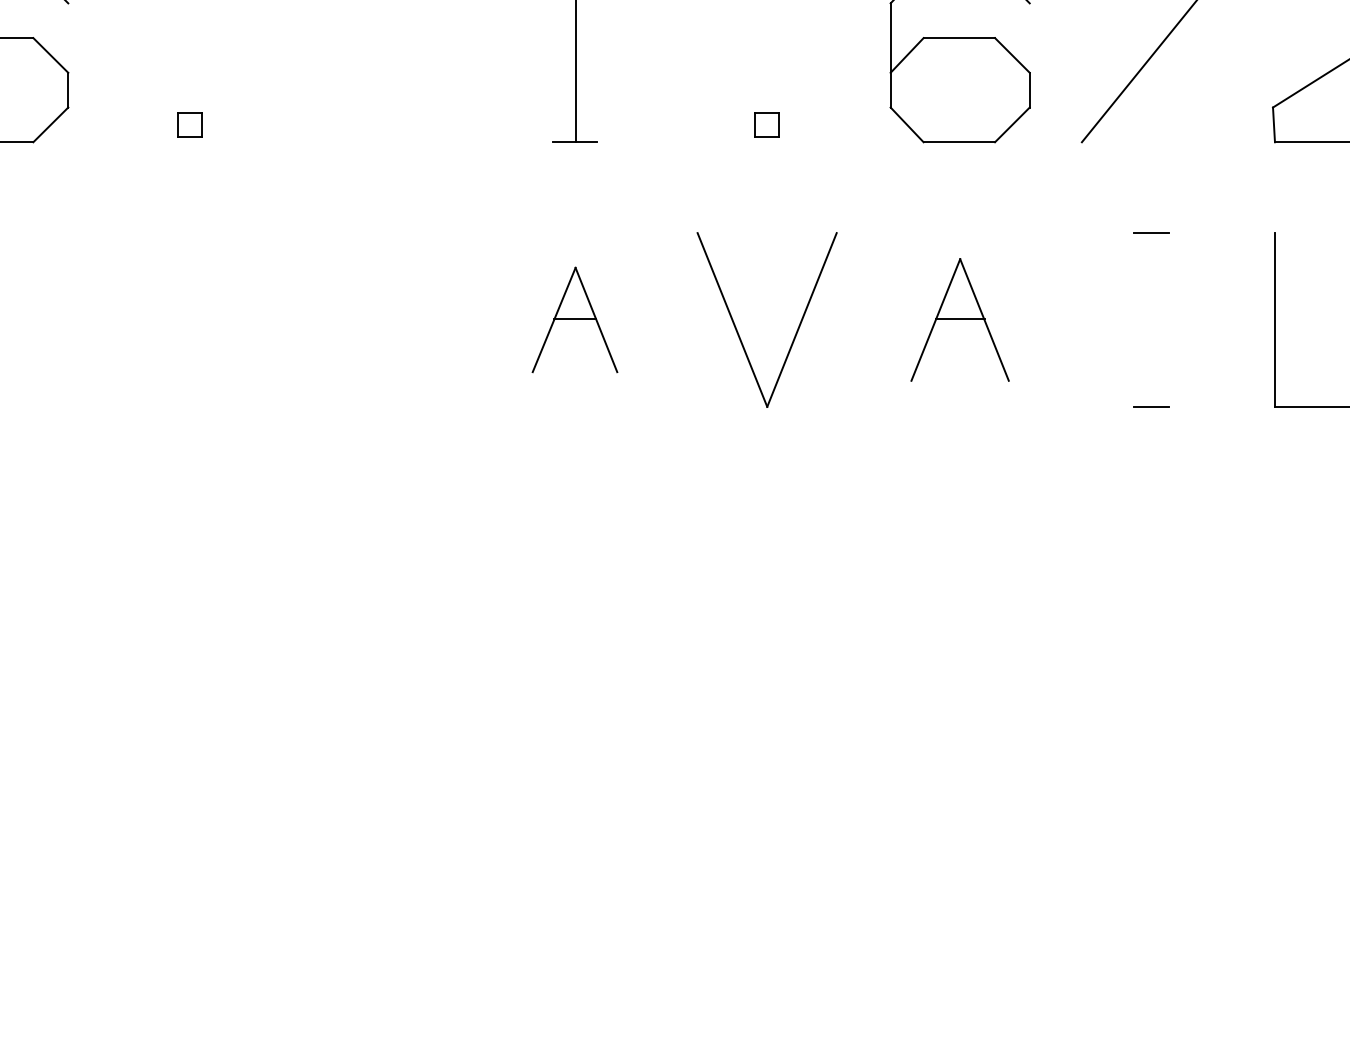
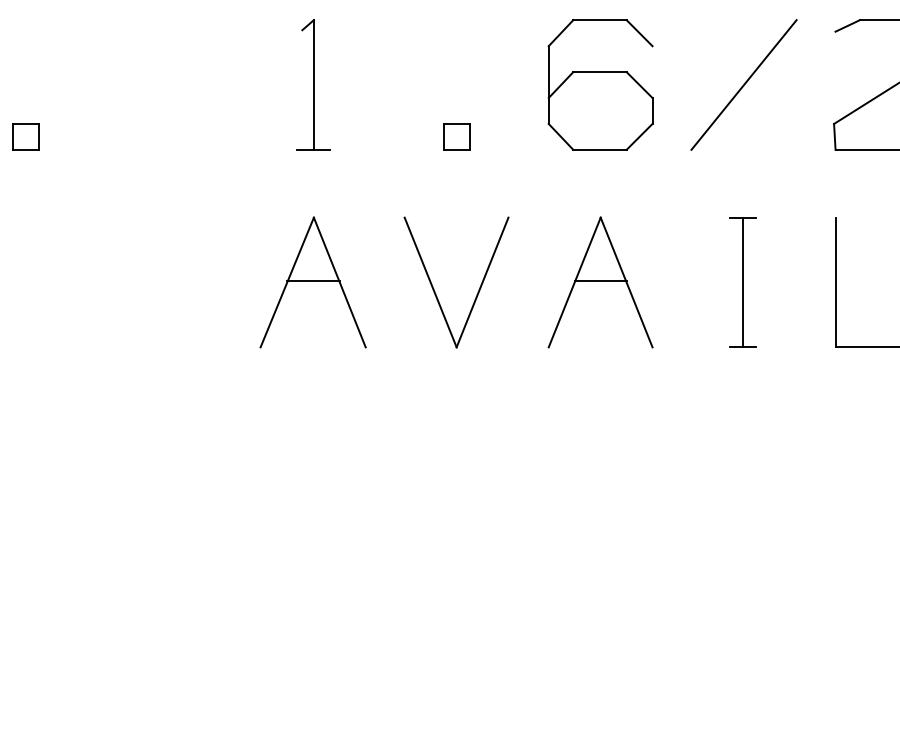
part: (189, 124) -> (25, 136), size x1.43
part: (767, 124) -> (456, 136), size x1.43
part: (574, 319) -> (312, 282), size x1.67
part: (959, 319) -> (600, 282), size x1.43
line: (1151, 319) -> (743, 282), added

